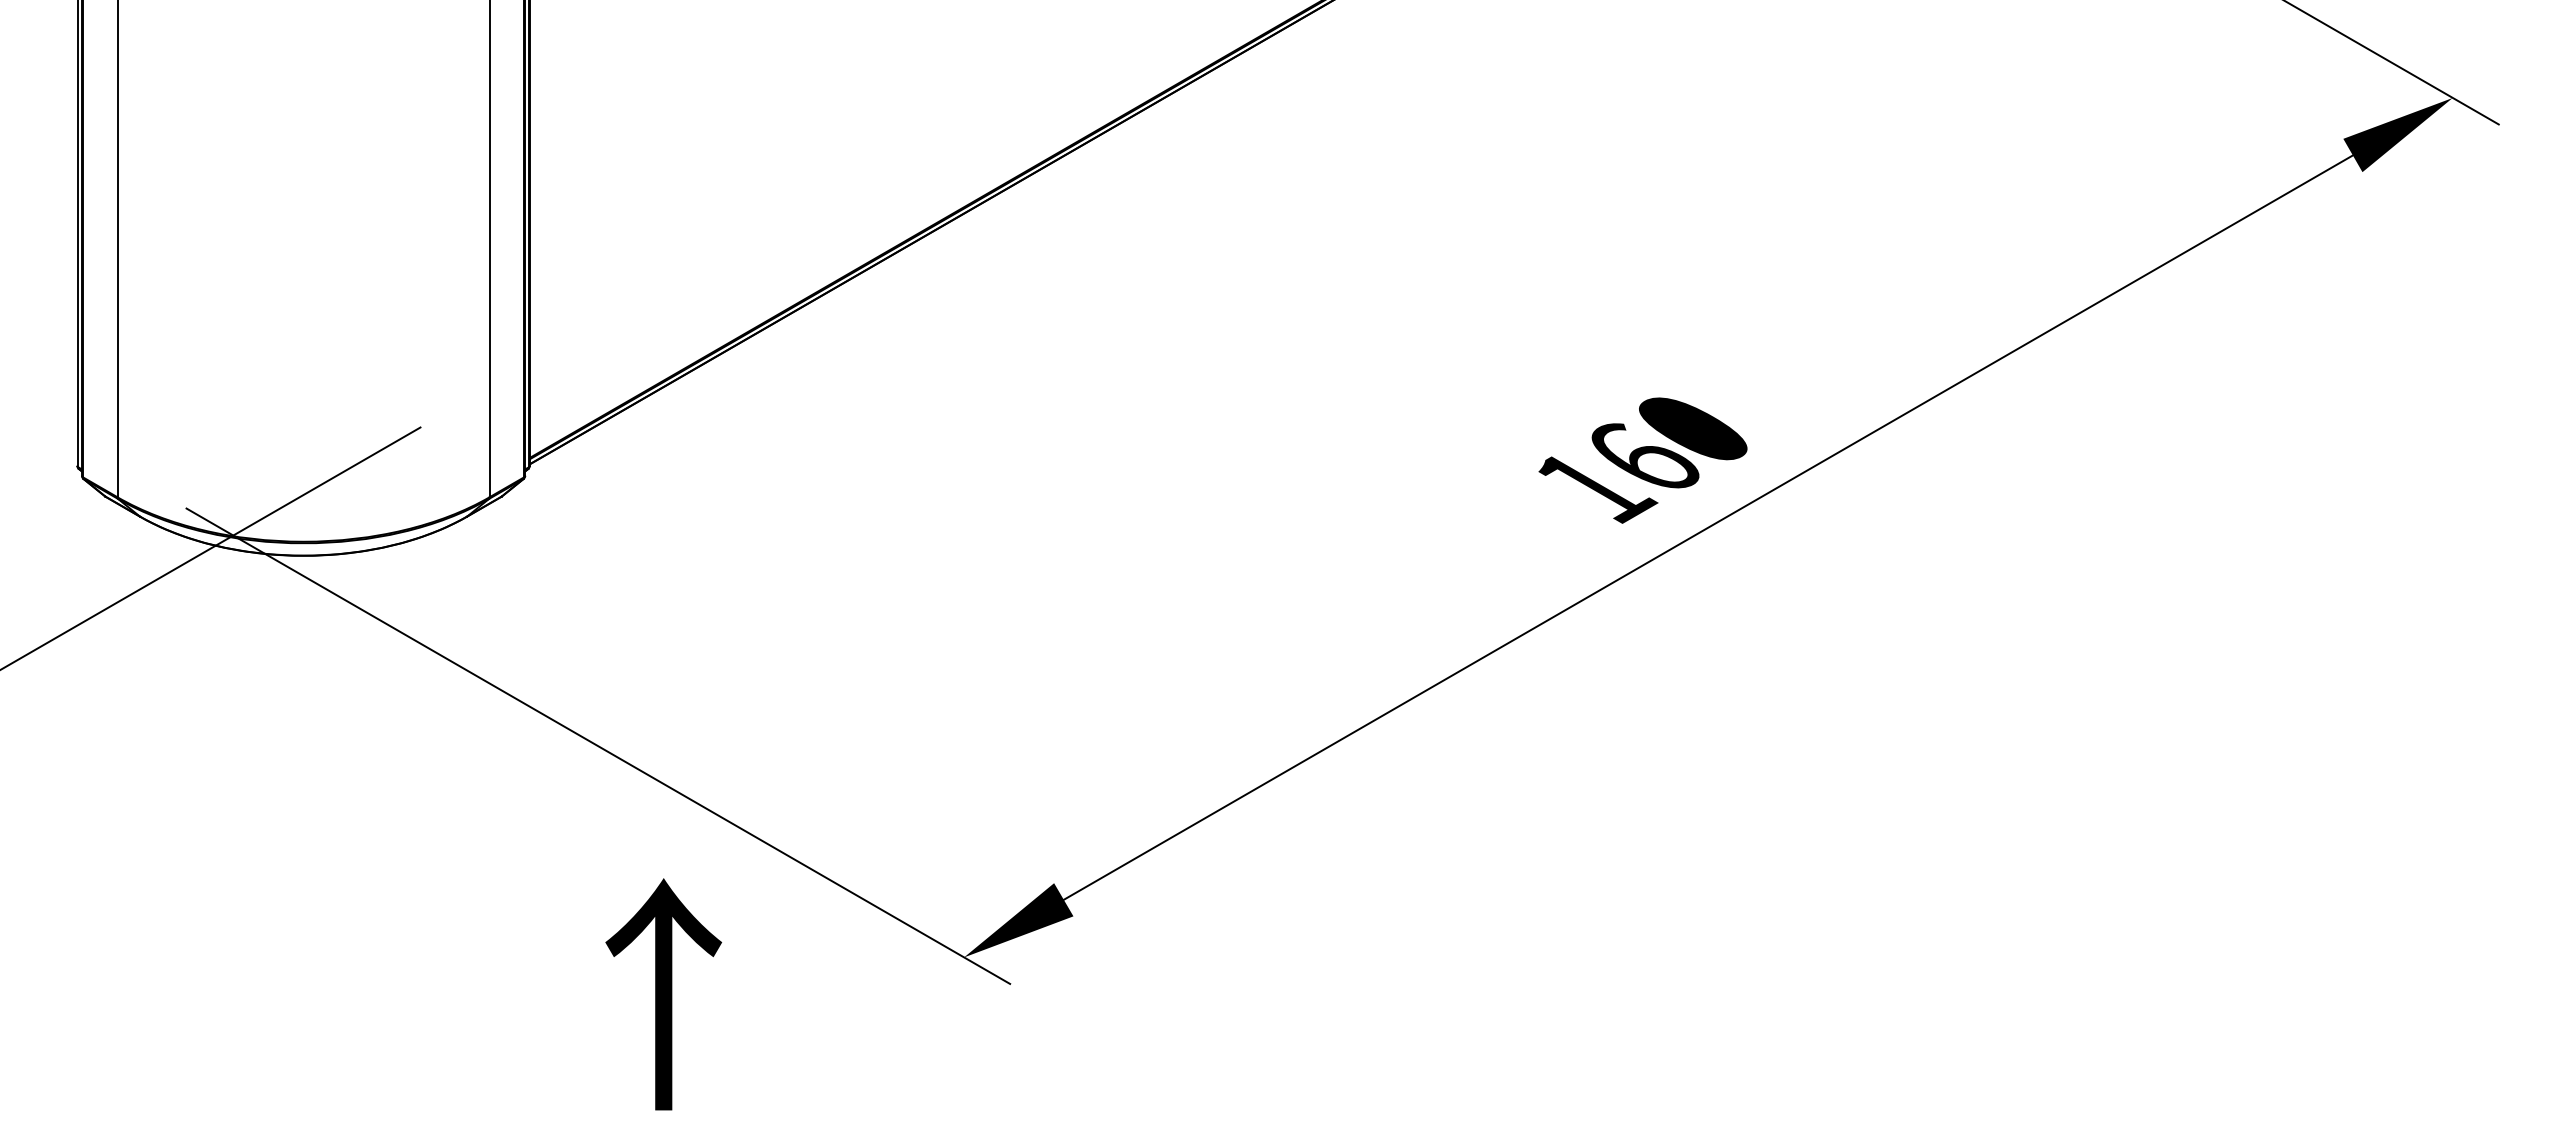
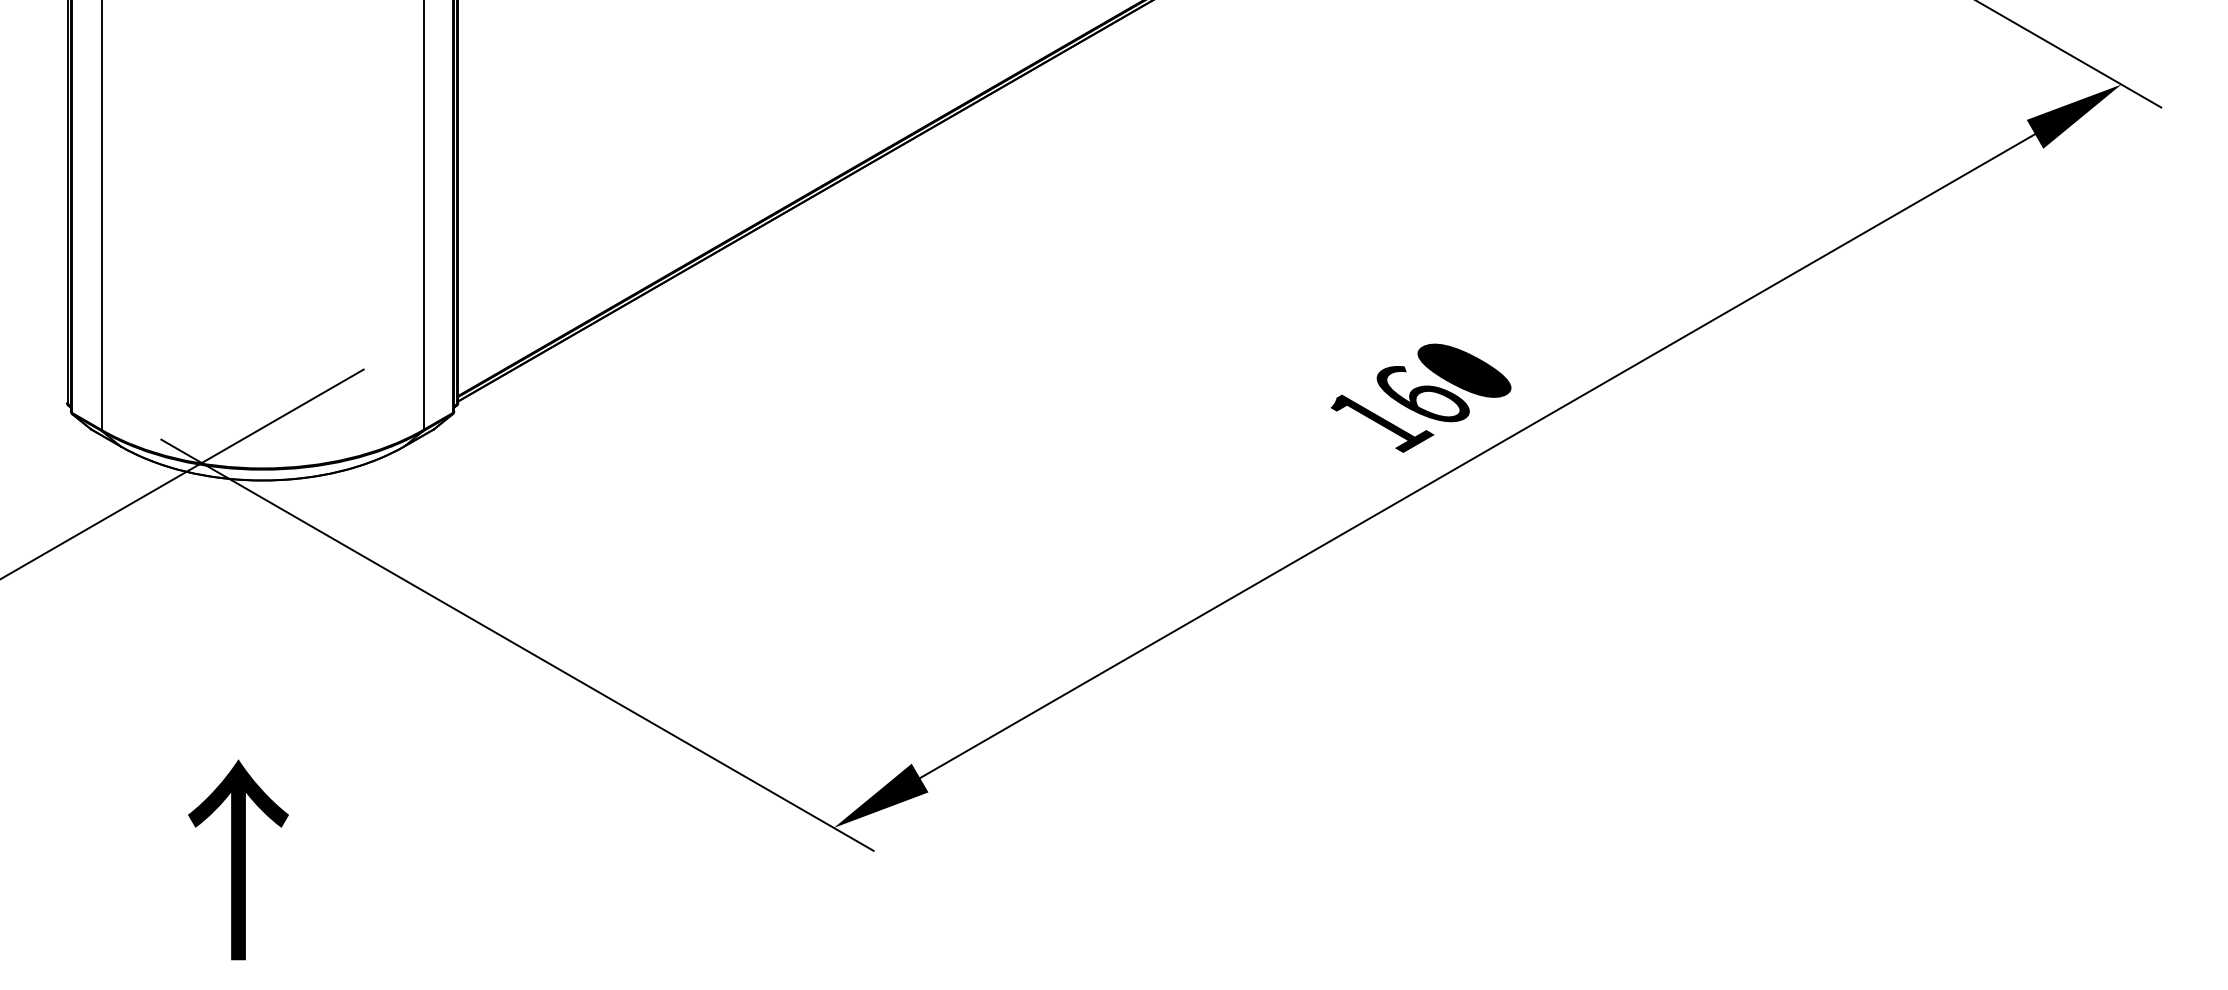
text: (663, 994) -> (238, 859), moved

